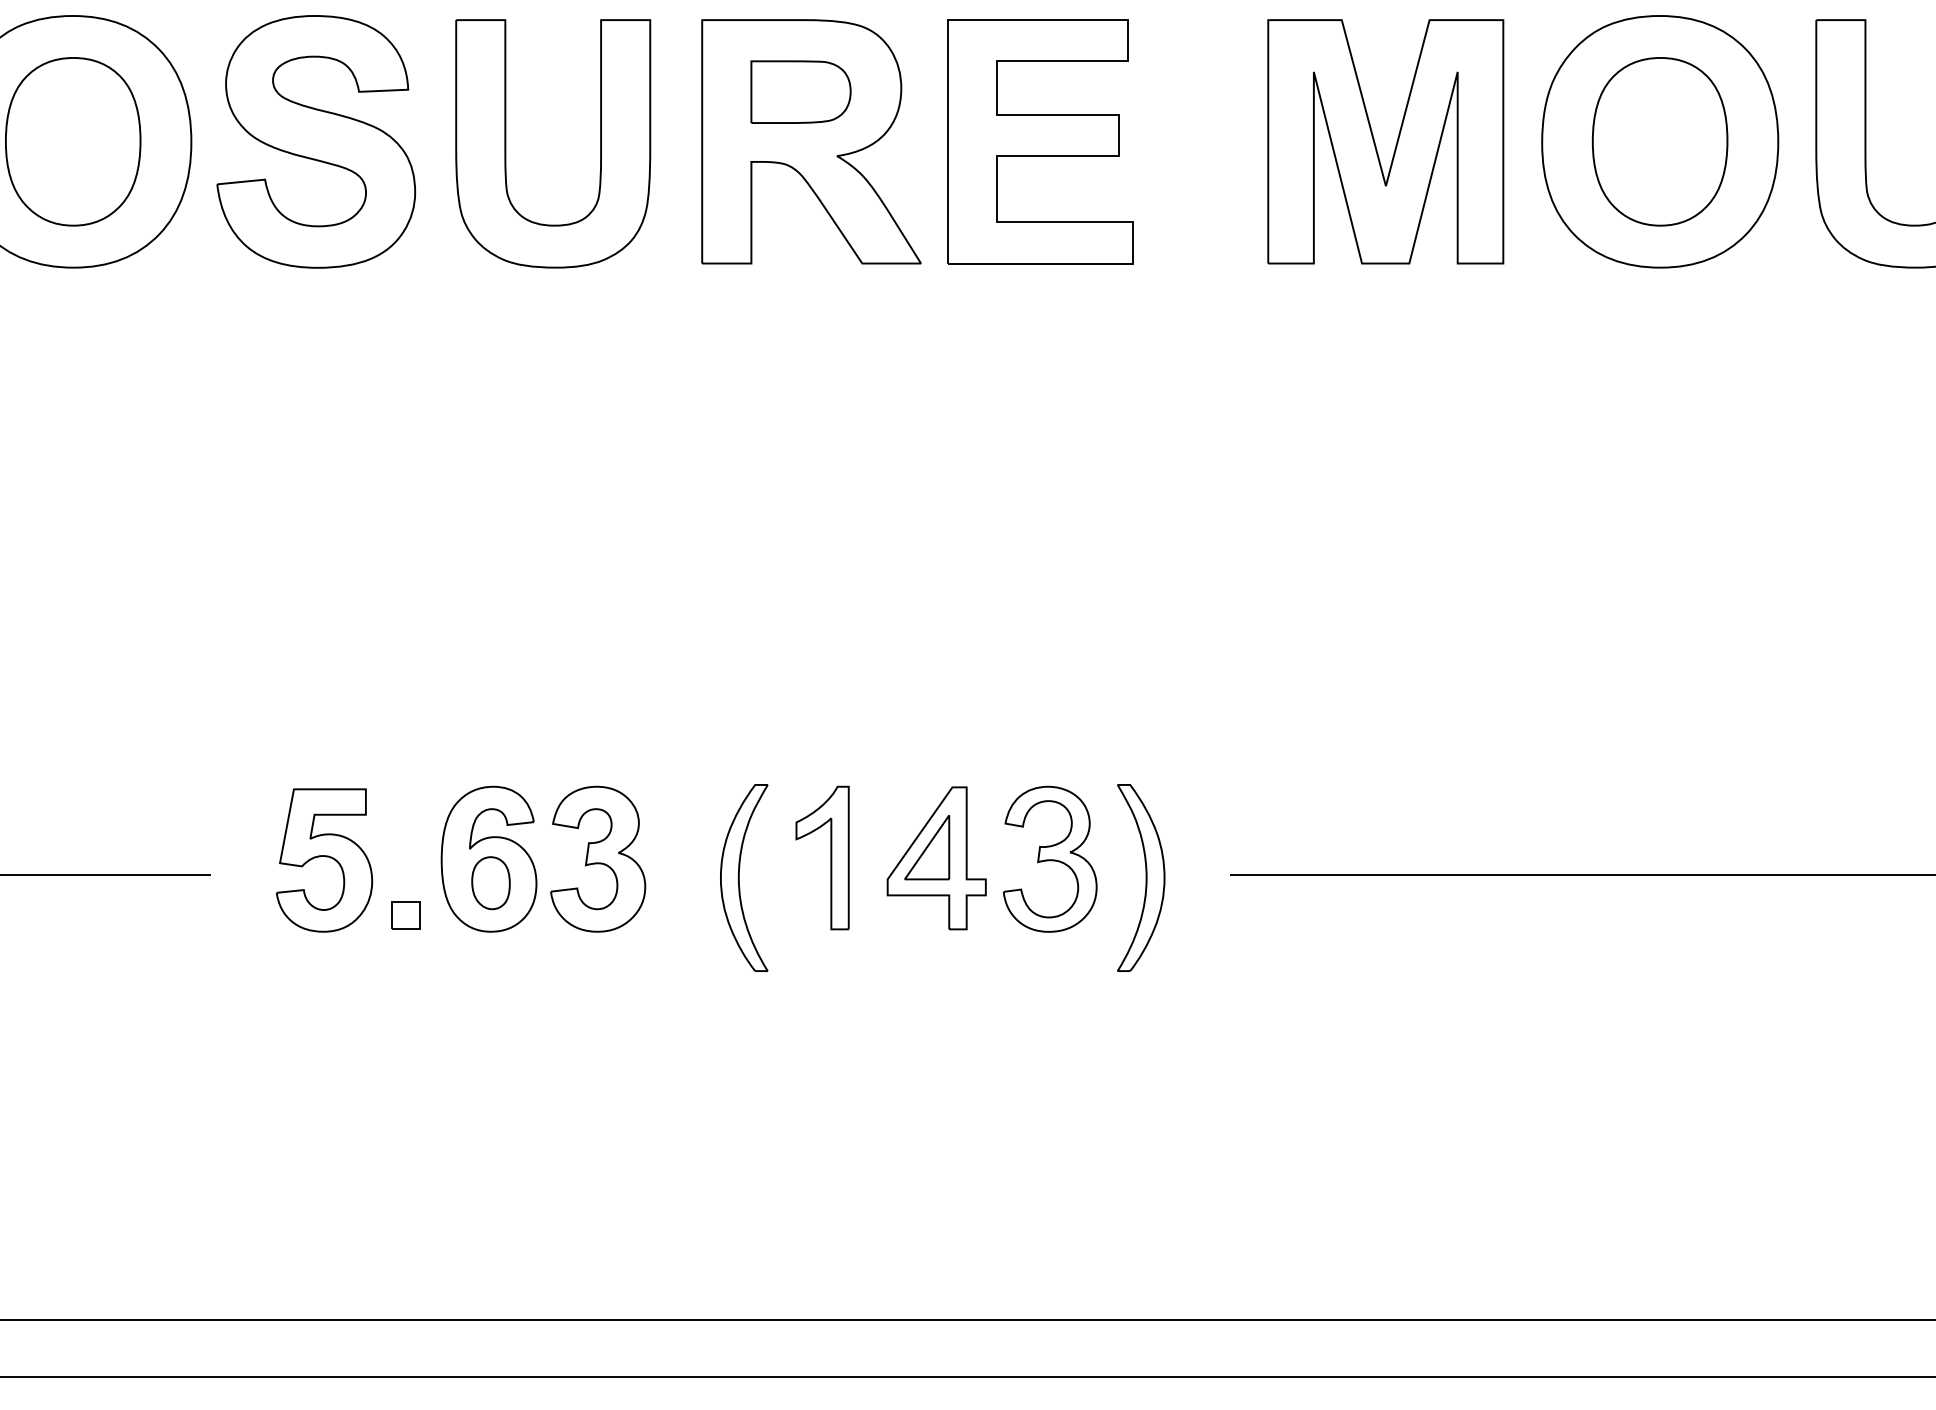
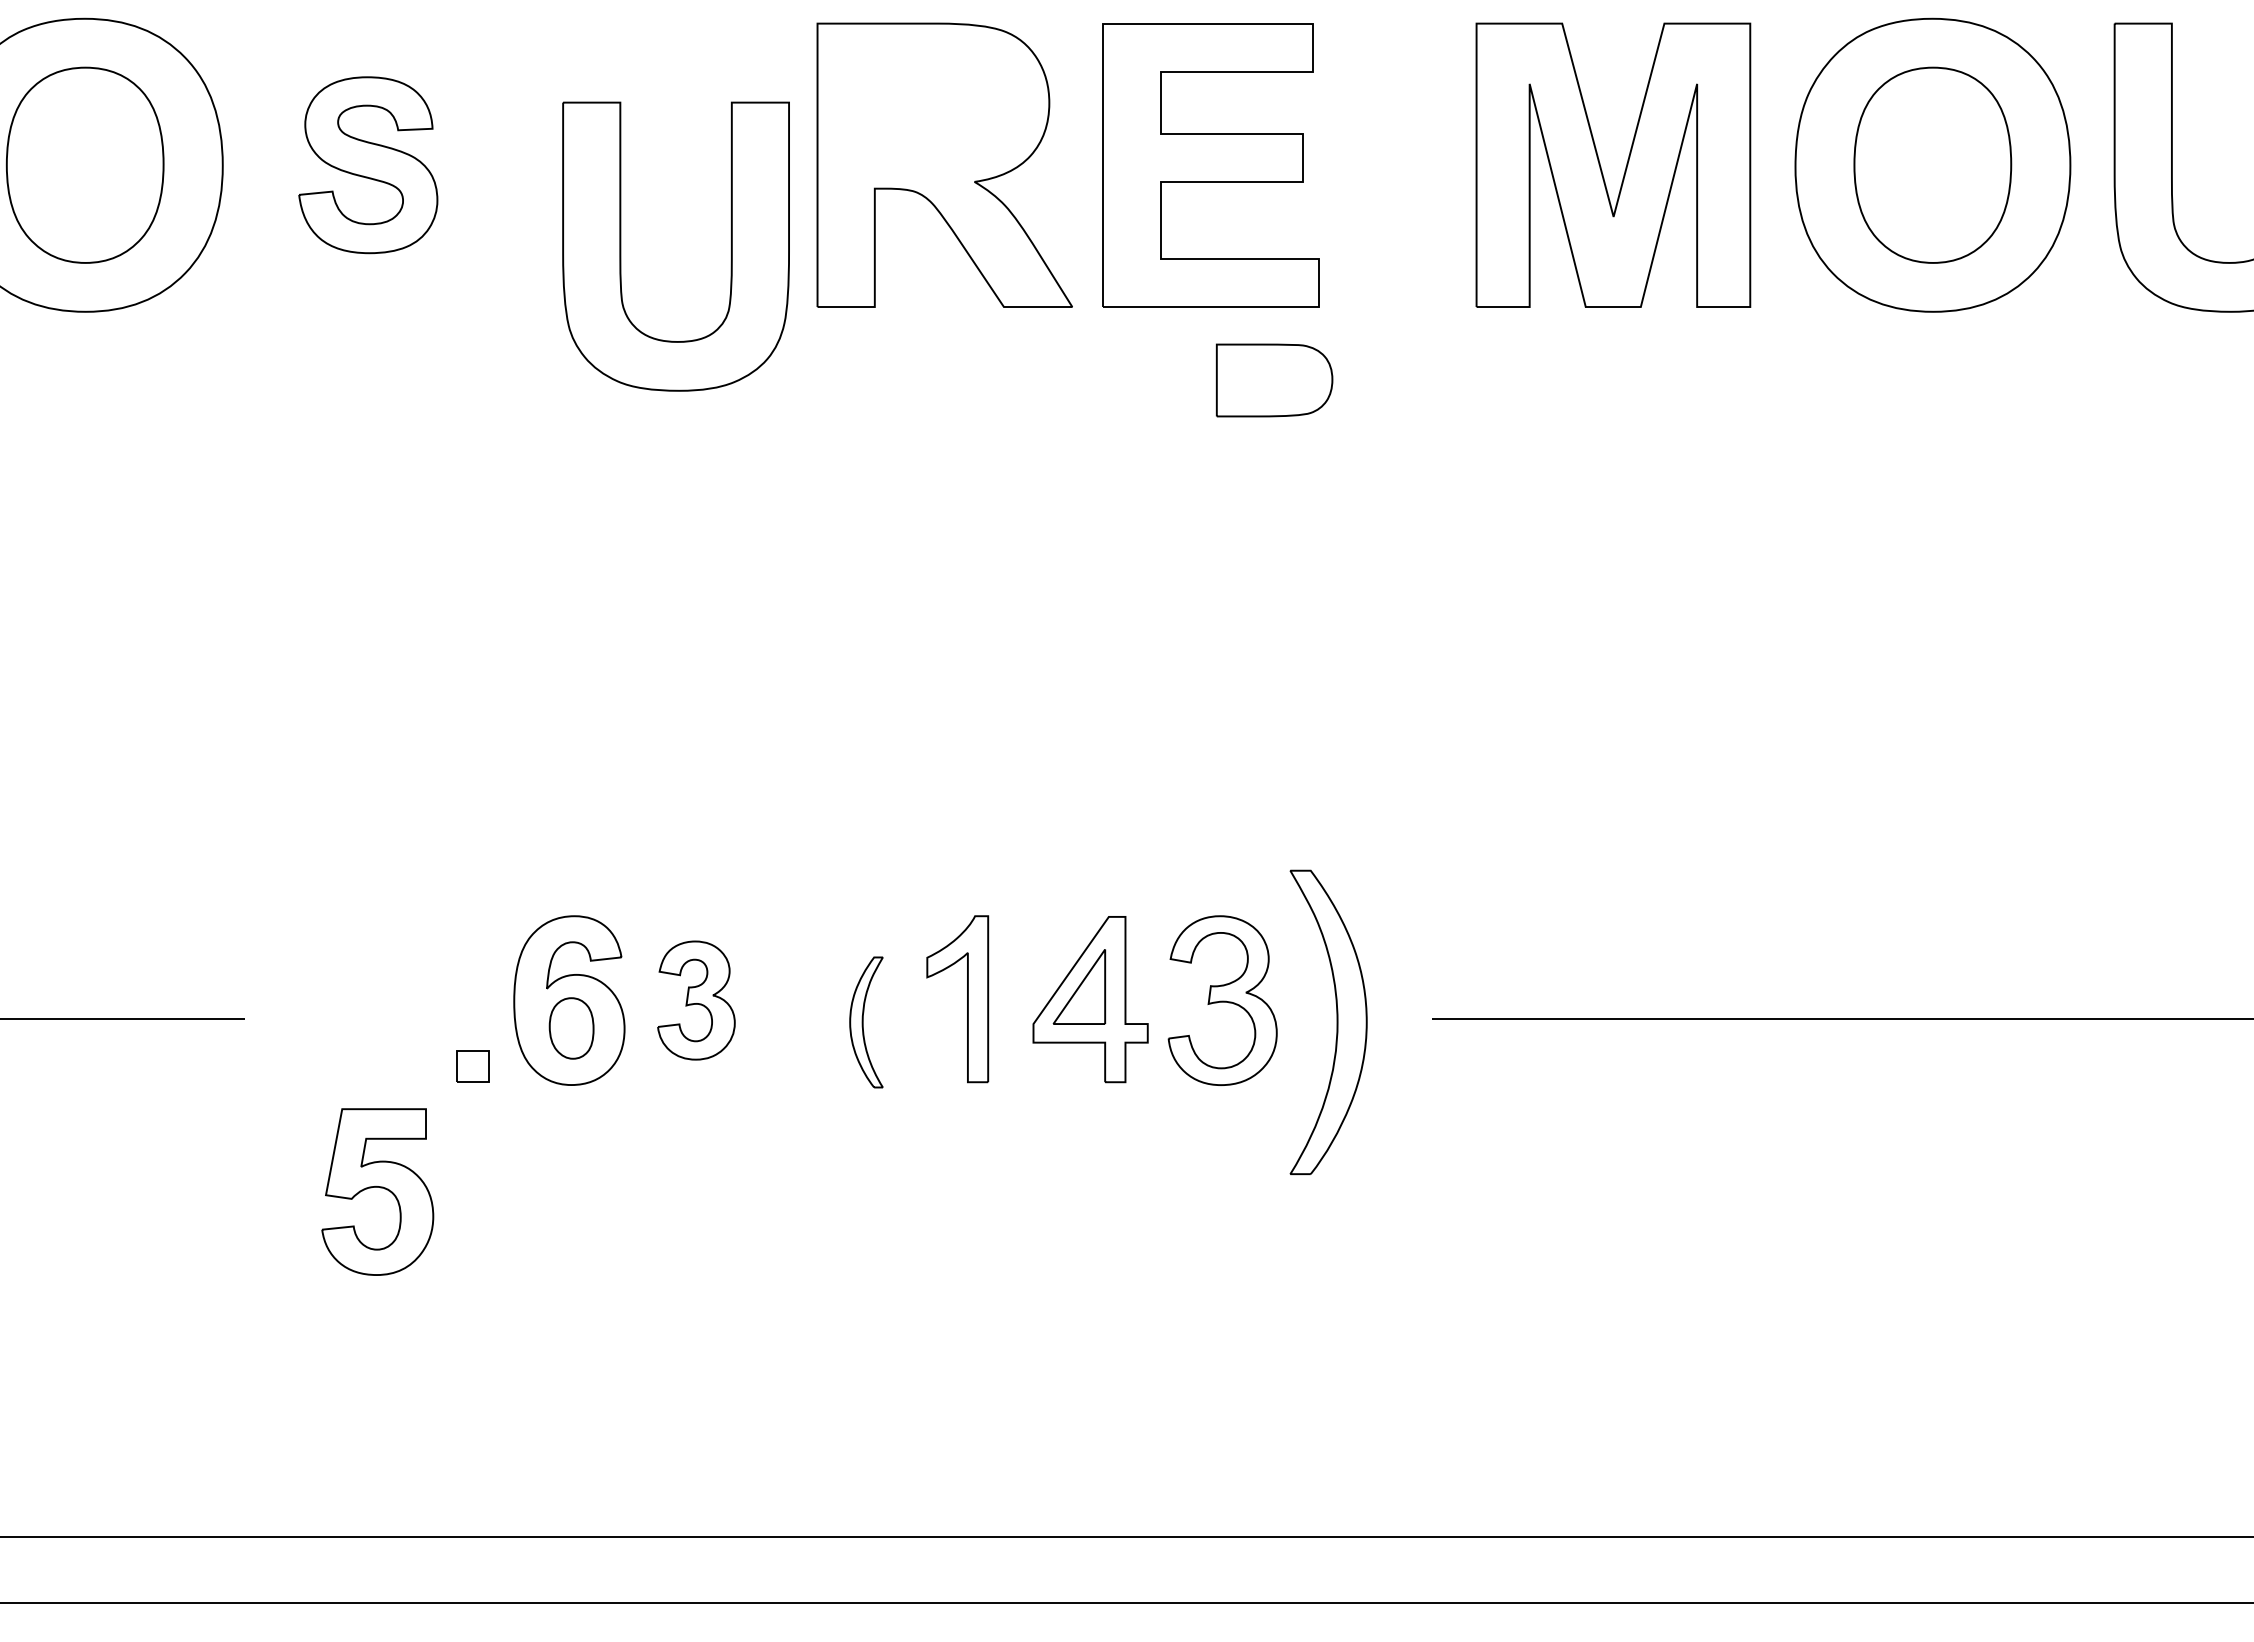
part: (800, 92) -> (1274, 380), moved
part: (316, 141) -> (368, 164), size x0.6
part: (506, 143) -> (621, 246), moved
part: (598, 859) -> (696, 1000), size x0.7
part: (324, 860) -> (377, 1191), moved
part: (744, 878) -> (866, 1022), size x0.6
part: (1141, 878) -> (1328, 1022), size x1.4

